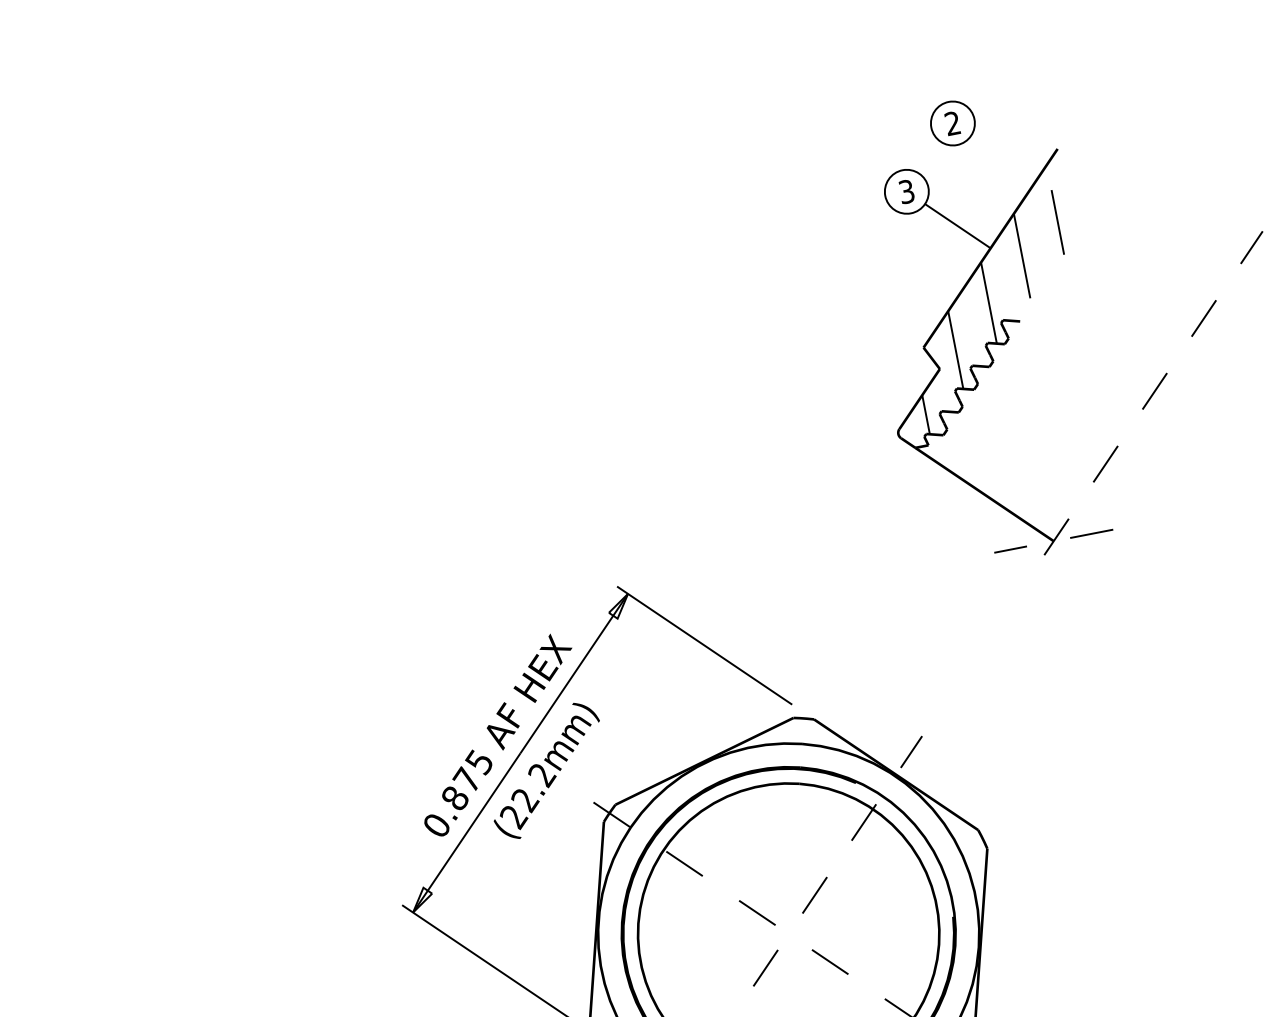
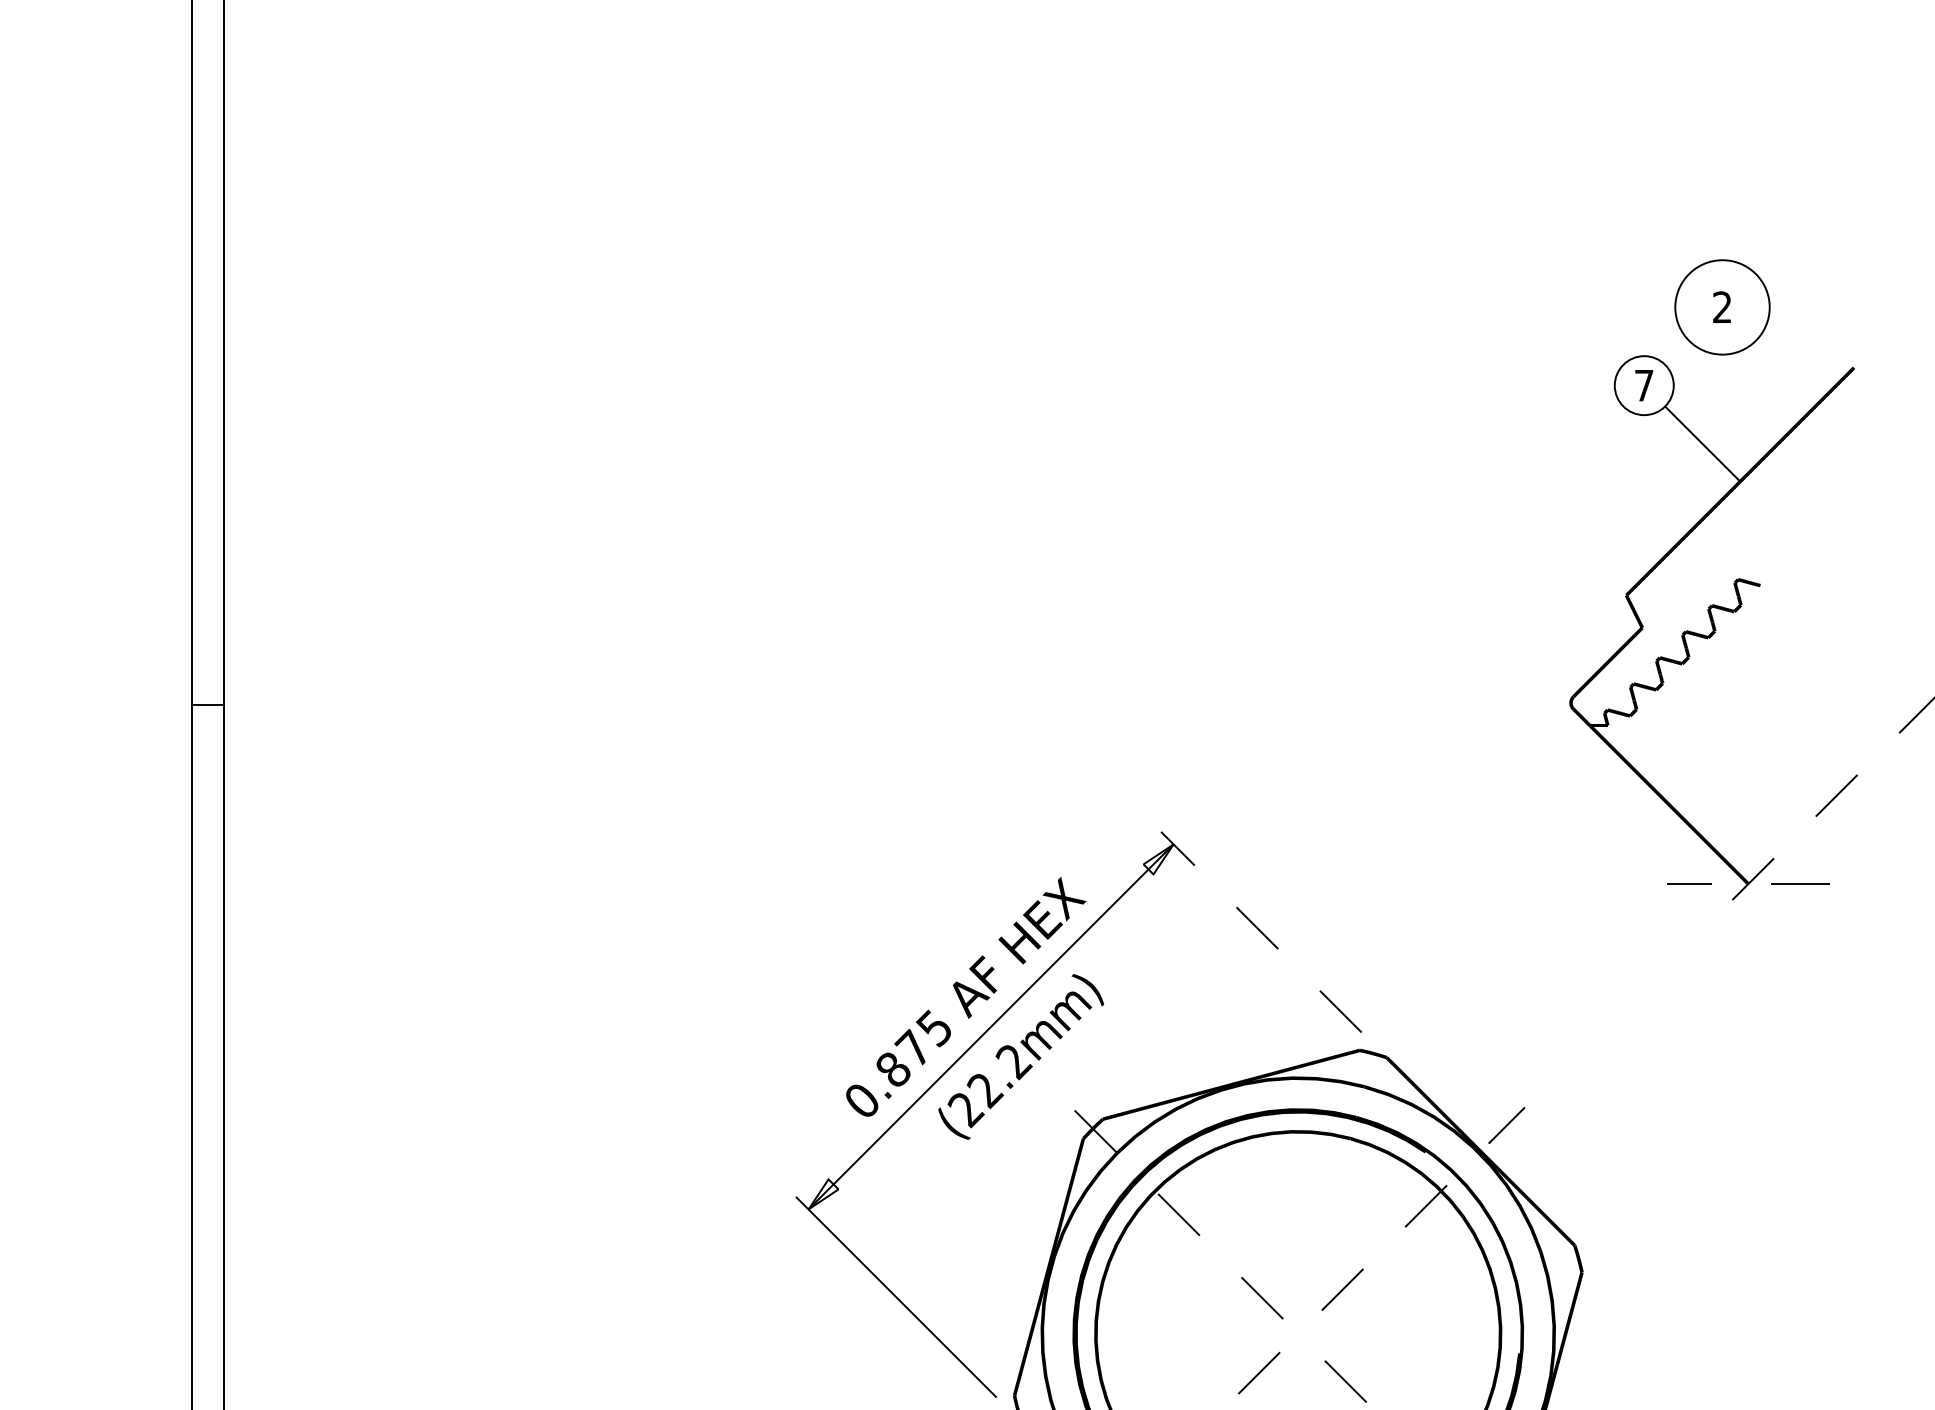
circle: (952, 122) -> (1722, 306), size x1.6
text: (906, 191) -> (1644, 385), 3 -> 7
hatch: (990, 311) -> (1723, 565), removed
line: (704, 645) -> (1261, 932), solid -> dashed

